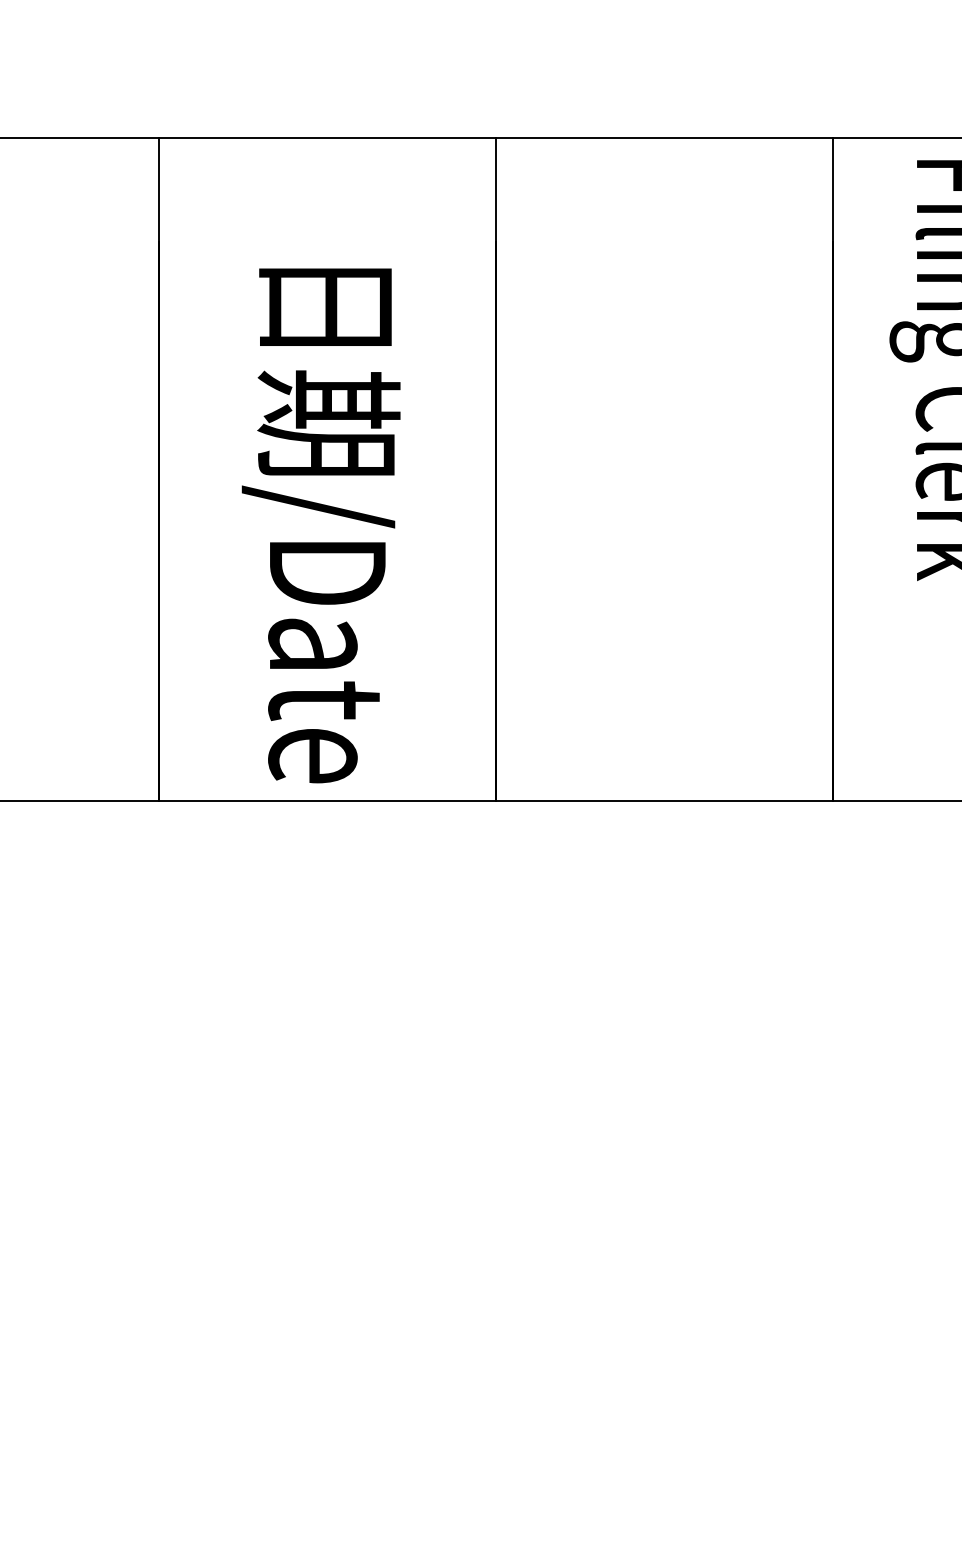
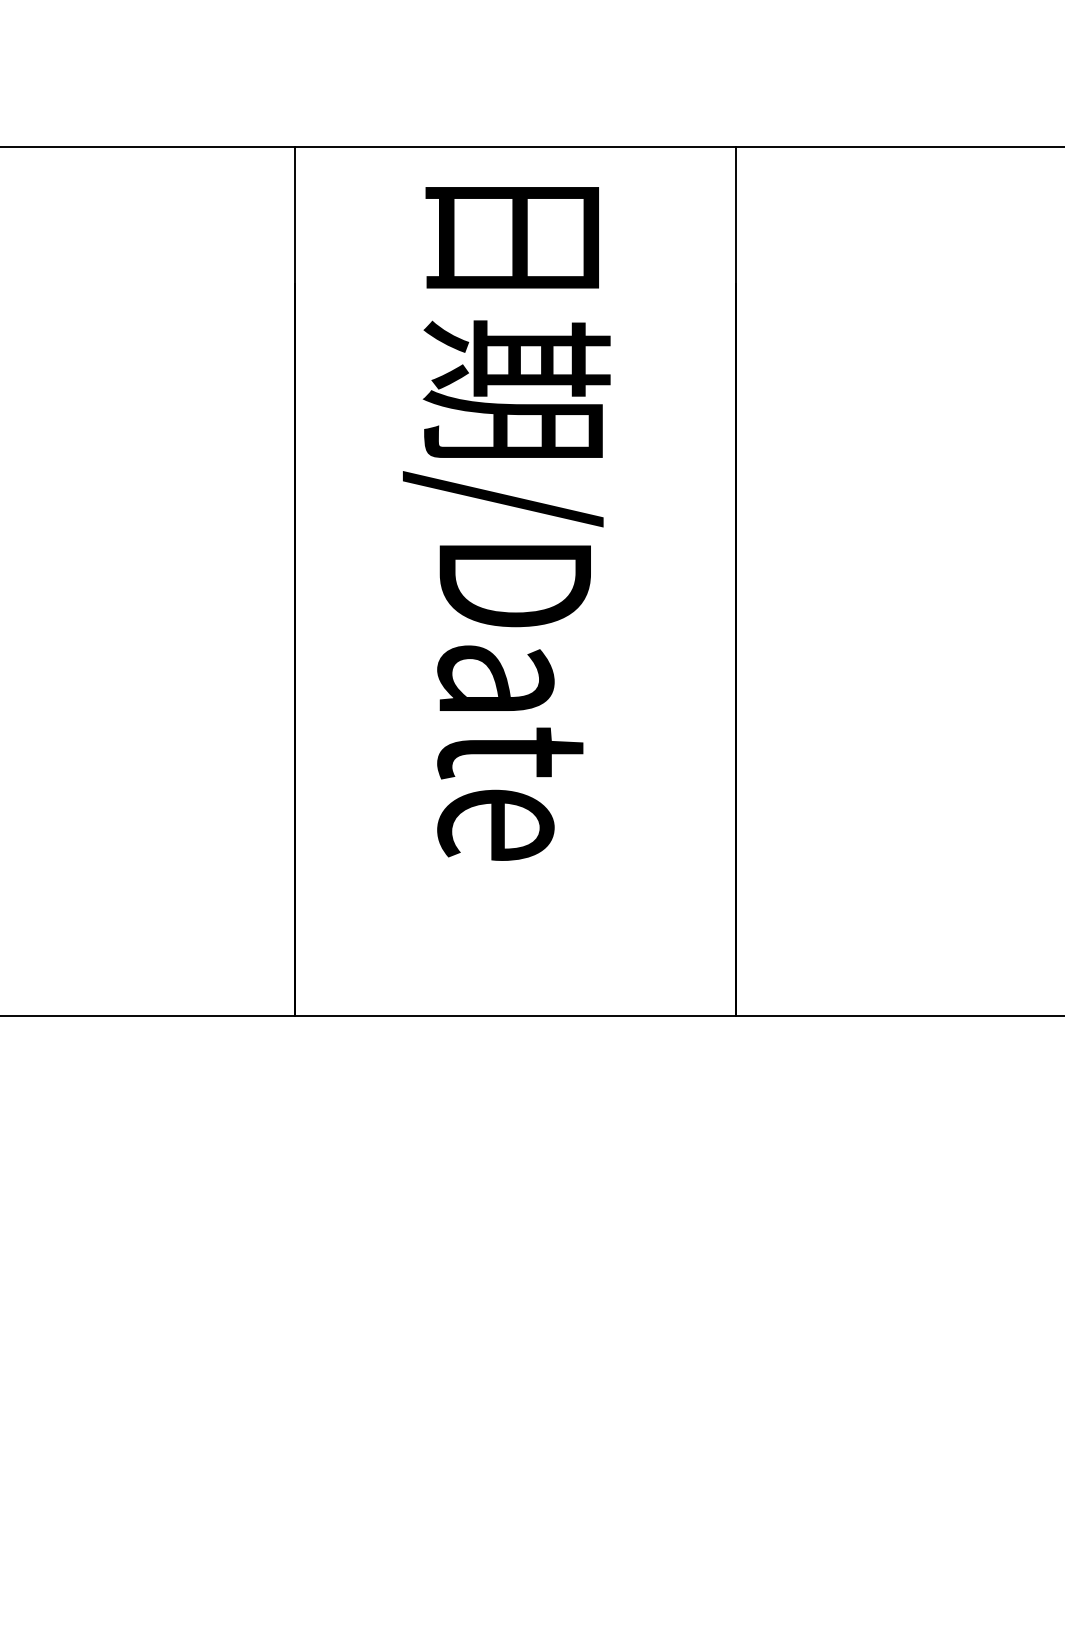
text: (320, 525) -> (505, 523), moved

